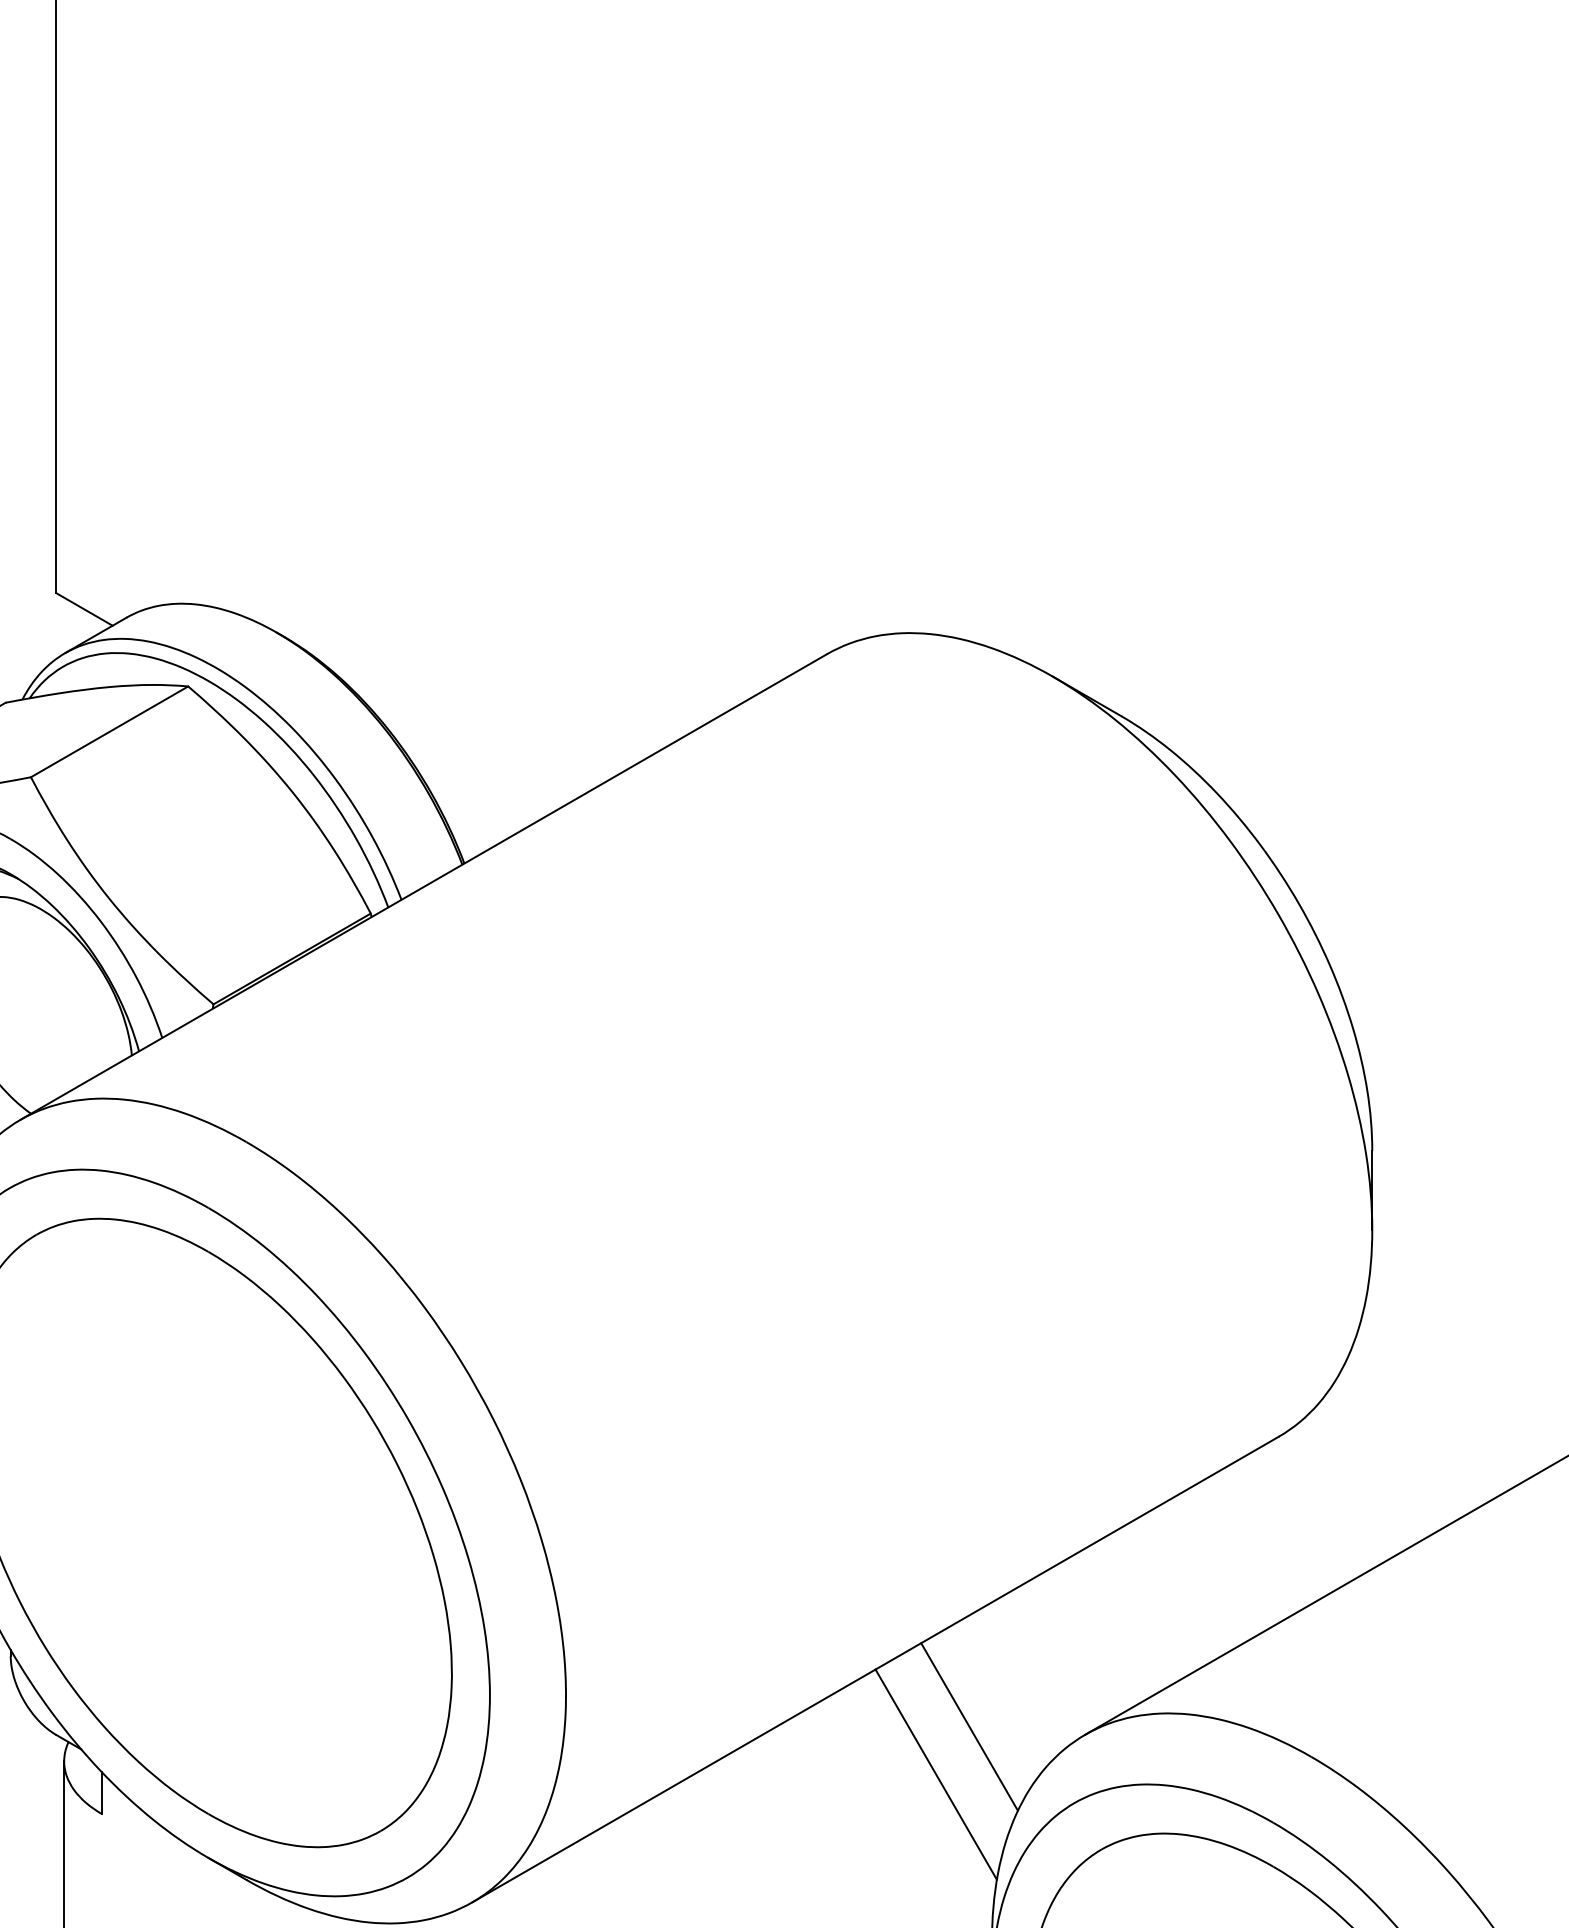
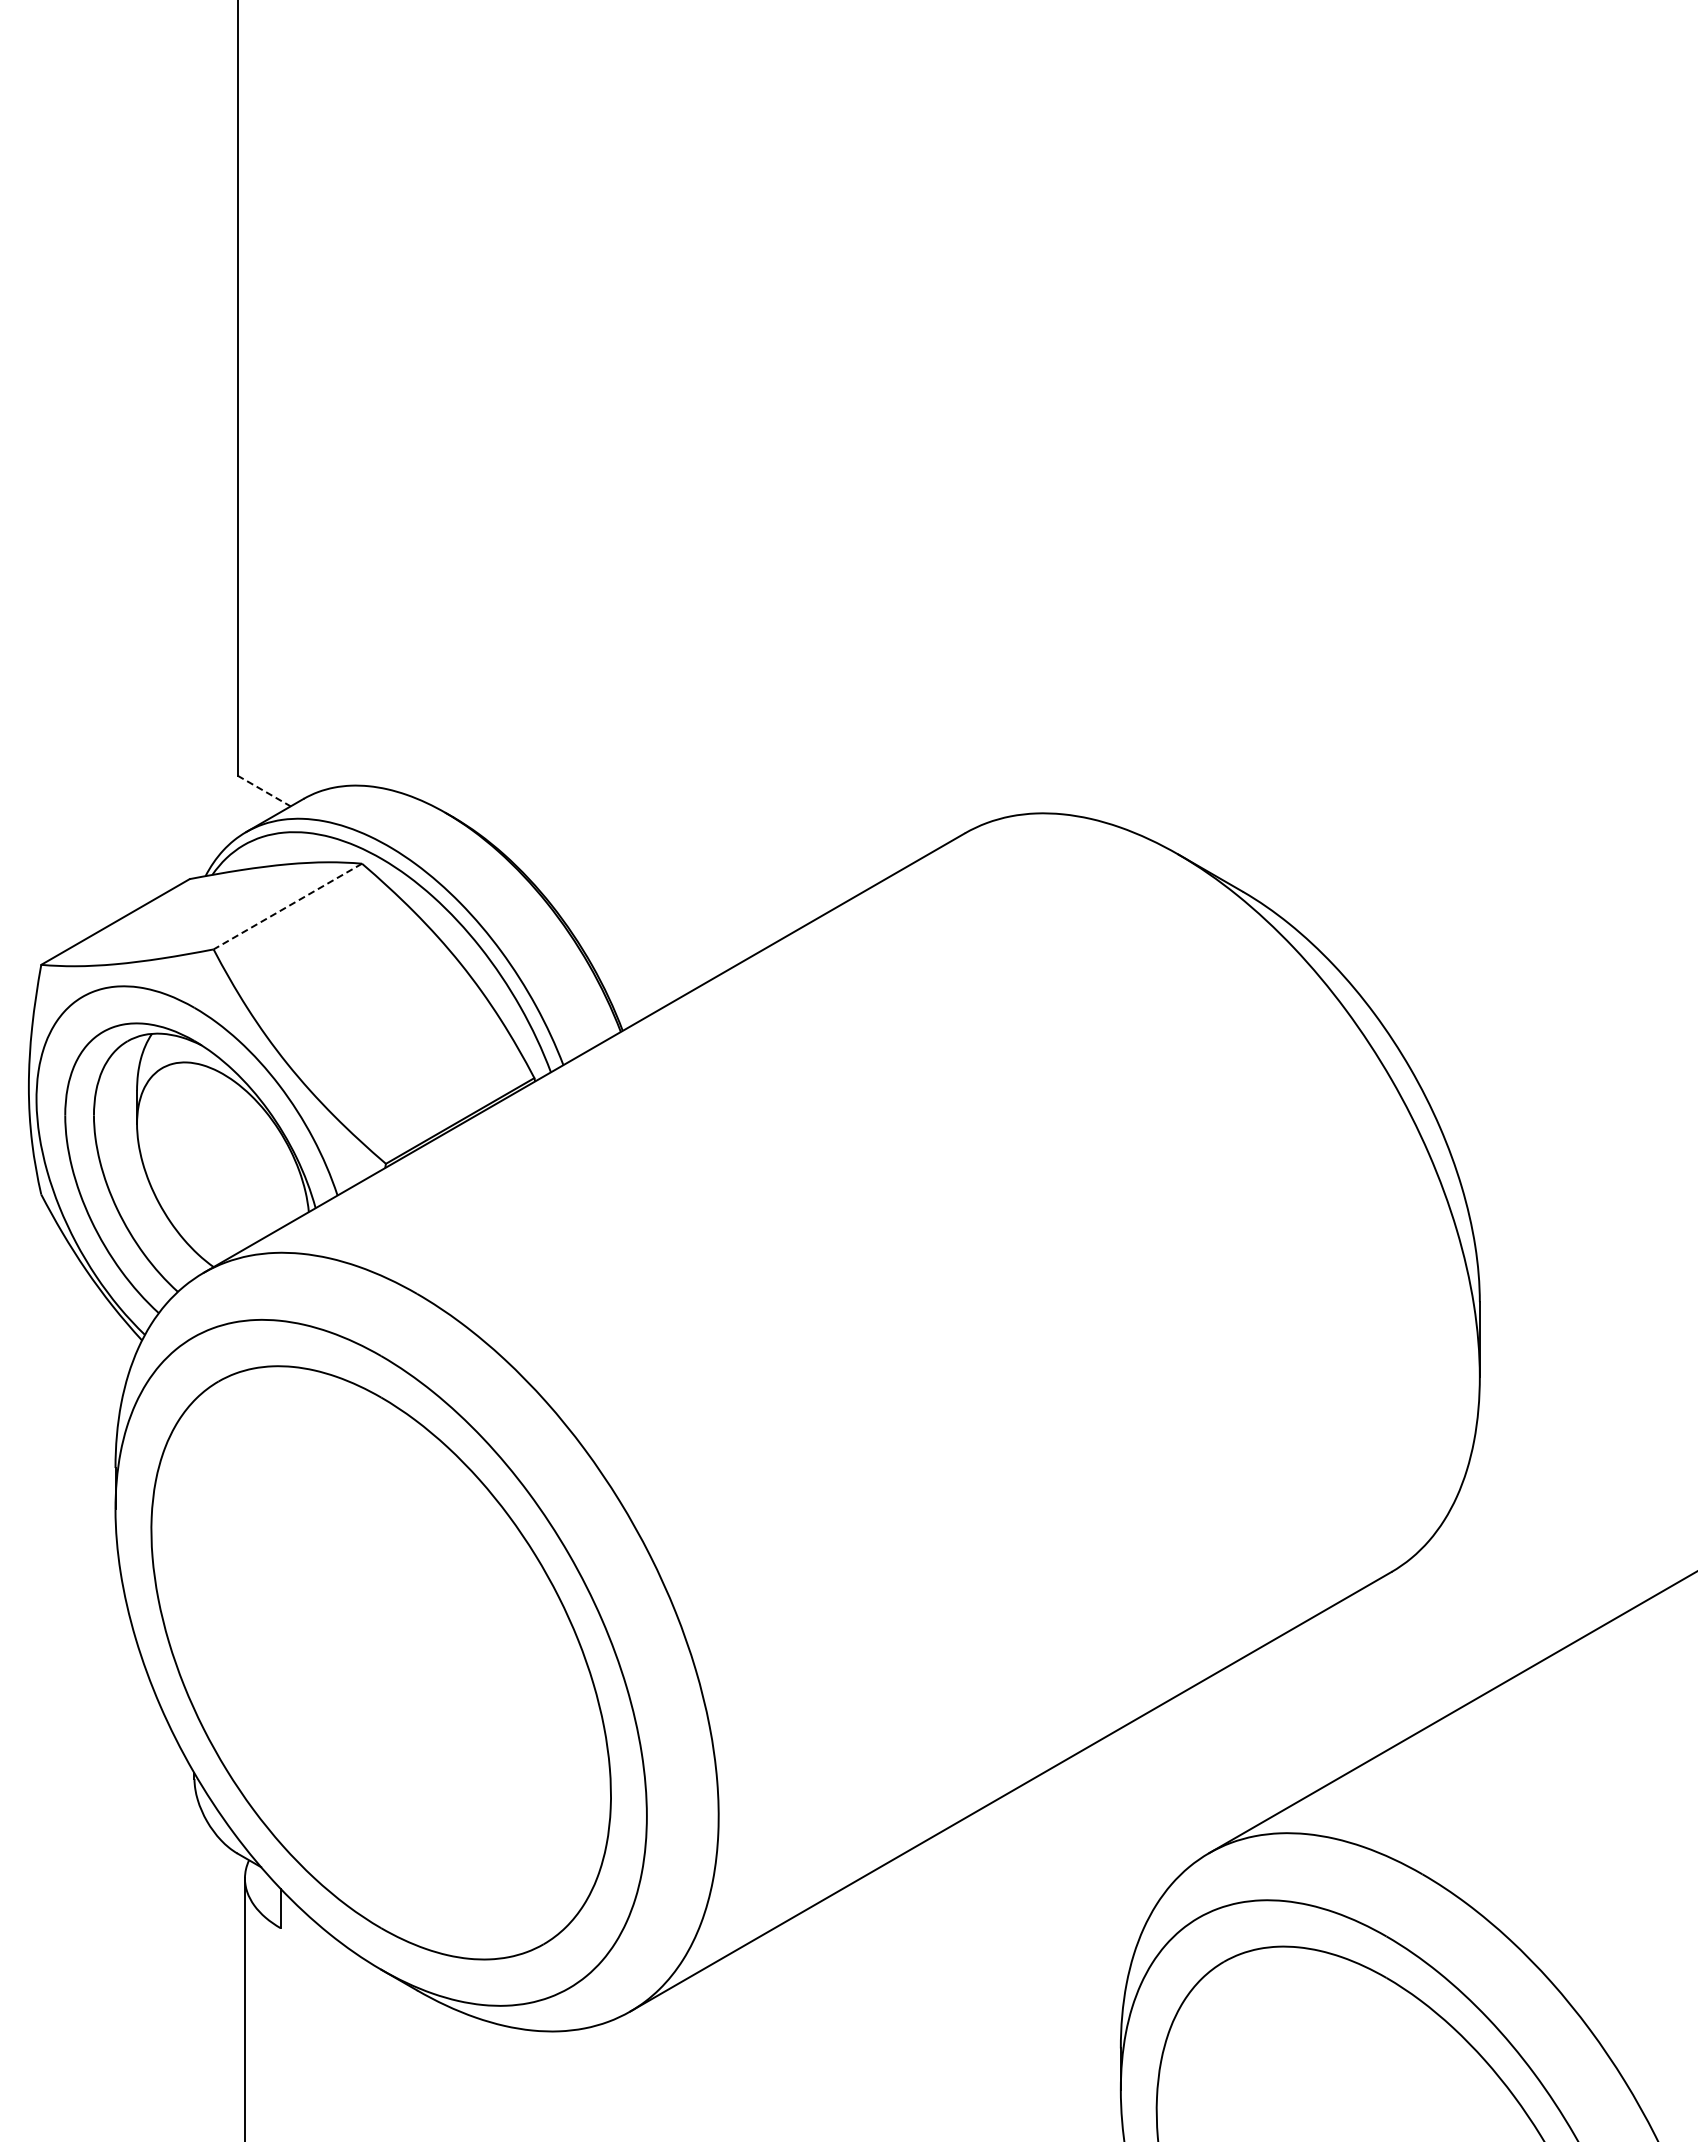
line: (84, 609) -> (264, 791), solid -> dashed
line: (109, 731) -> (287, 906), solid -> dashed
line: (969, 1726) -> (1099, 1845), removed
line: (935, 1774) -> (1067, 1890), removed

